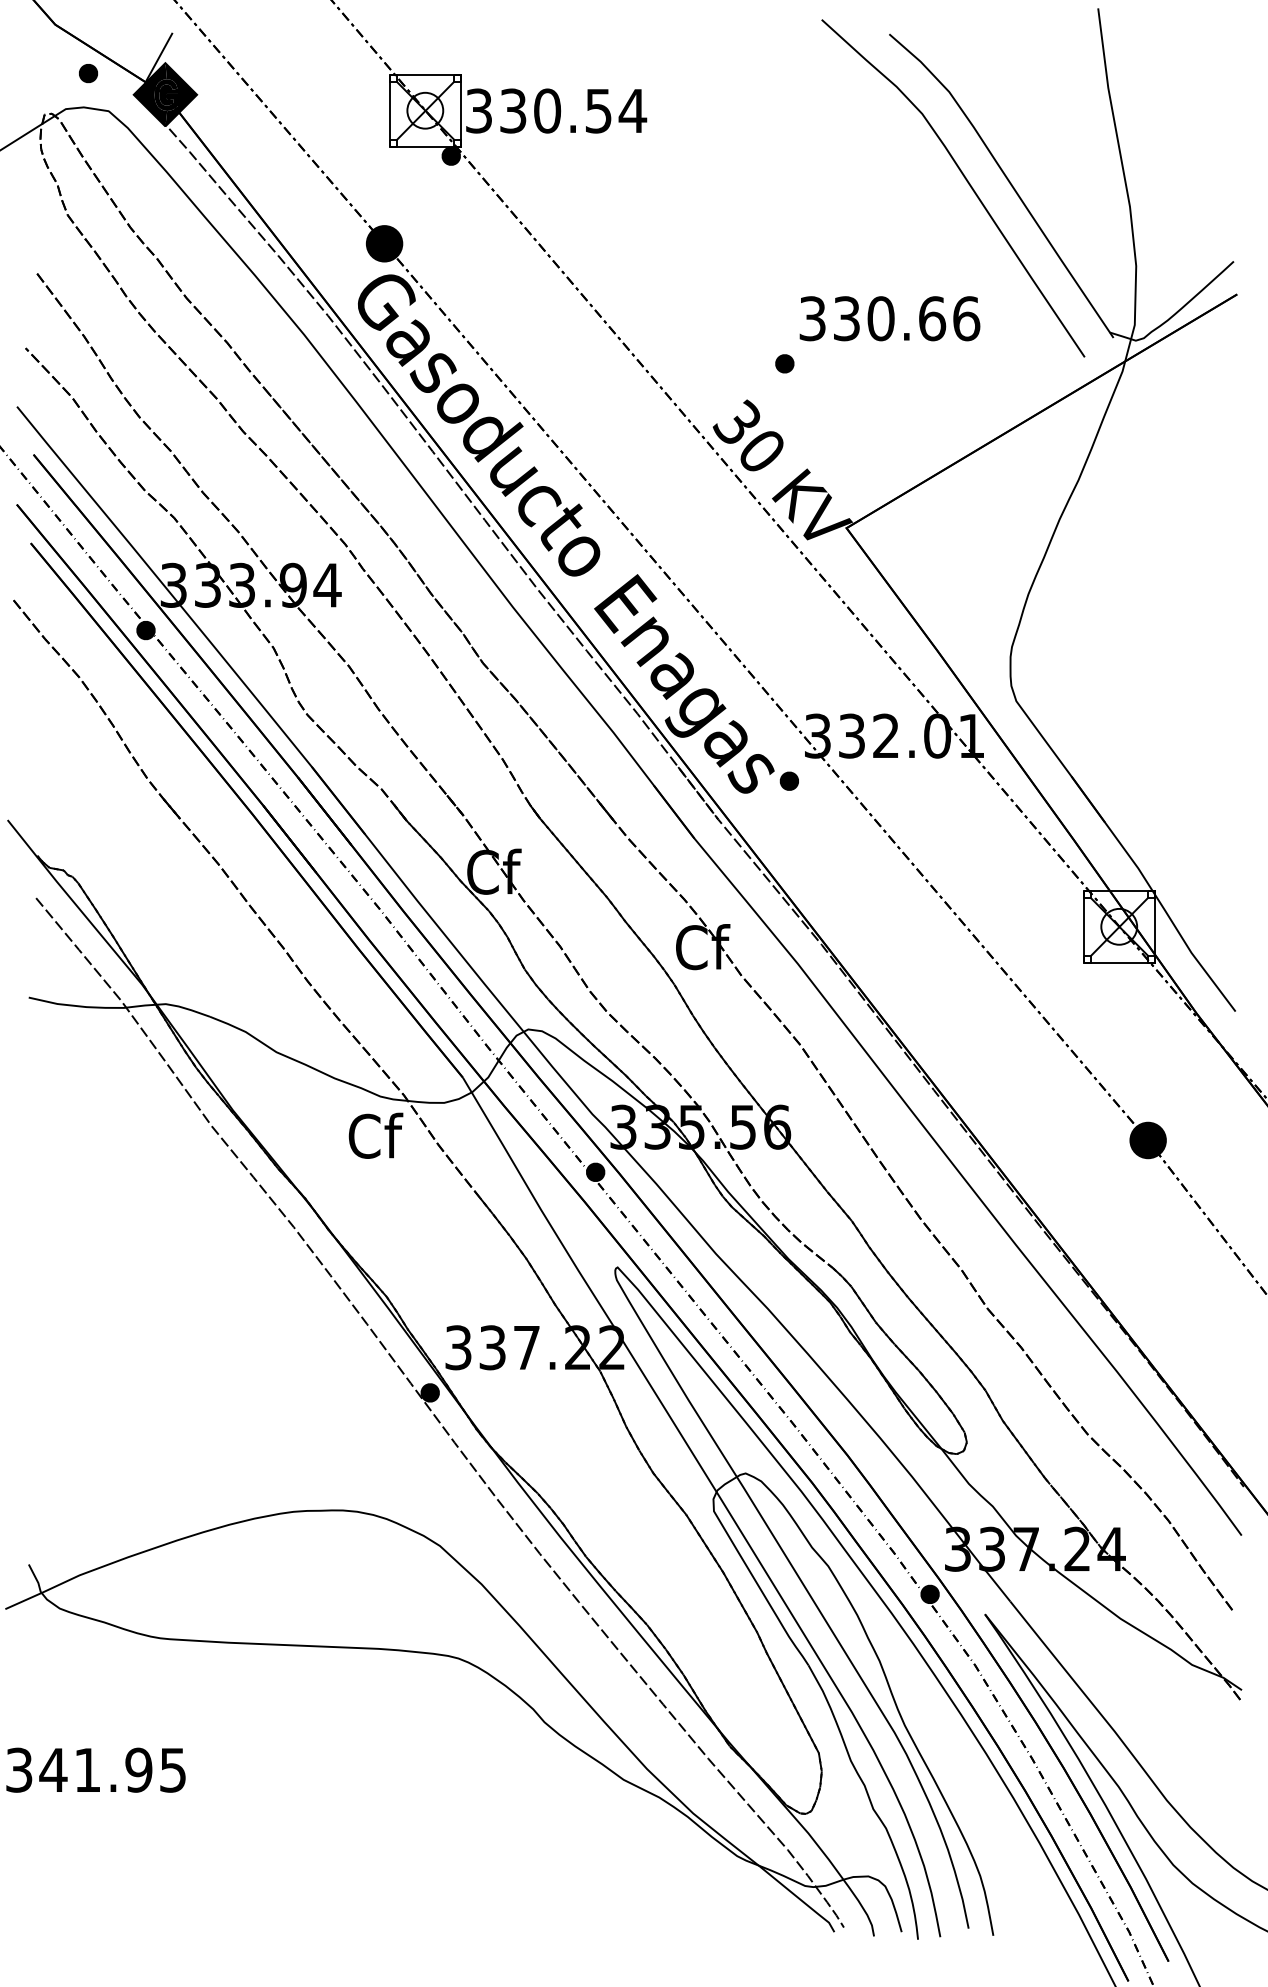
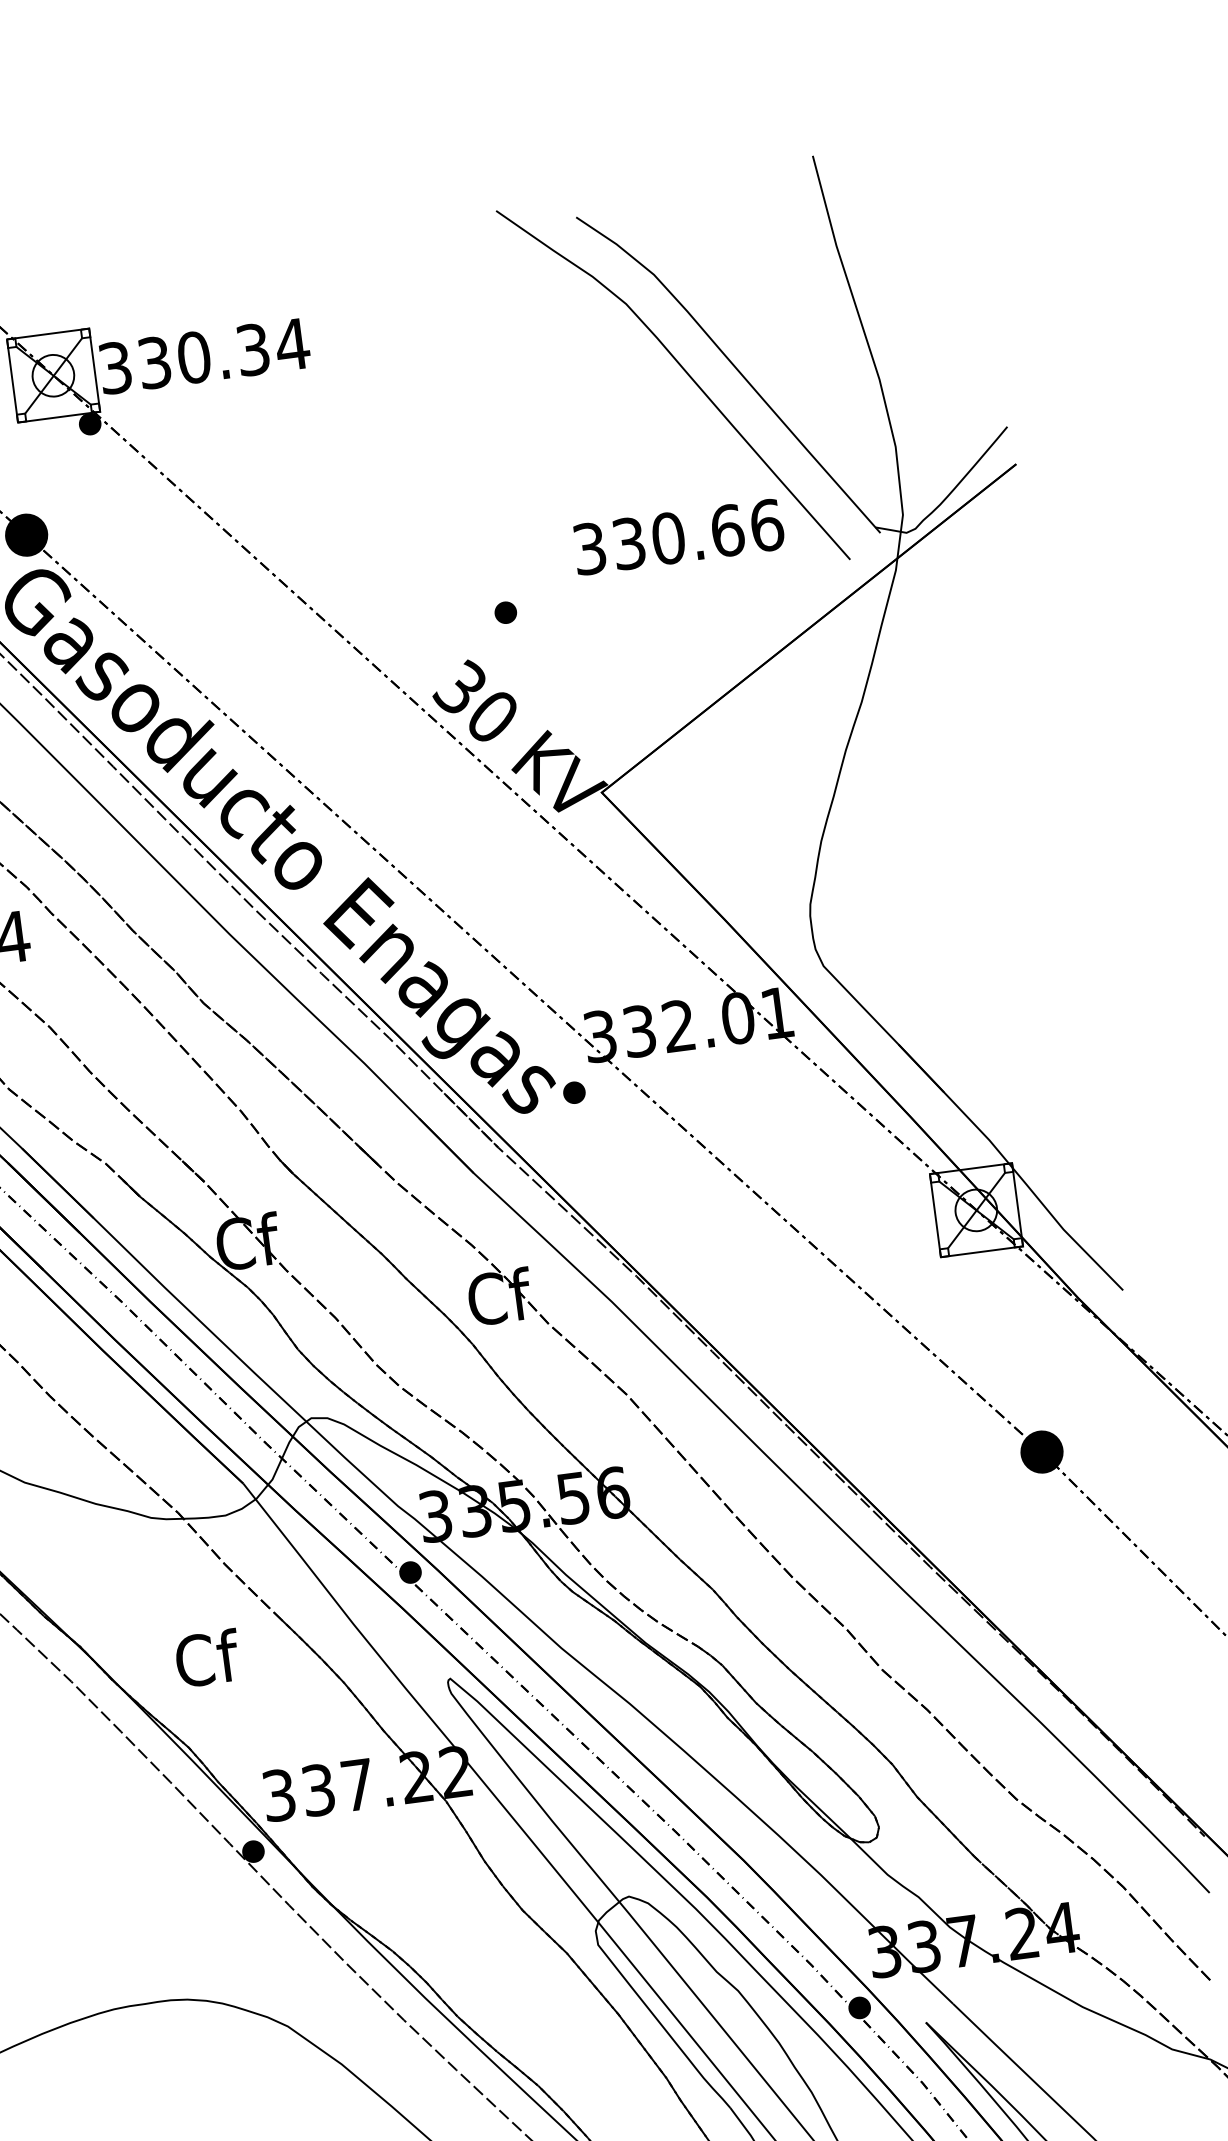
text: (598, 110) -> (252, 349), 330.54 -> 330.34
text: (889, 318) -> (678, 536), moved
text: (375, 1135) -> (207, 1658), moved

